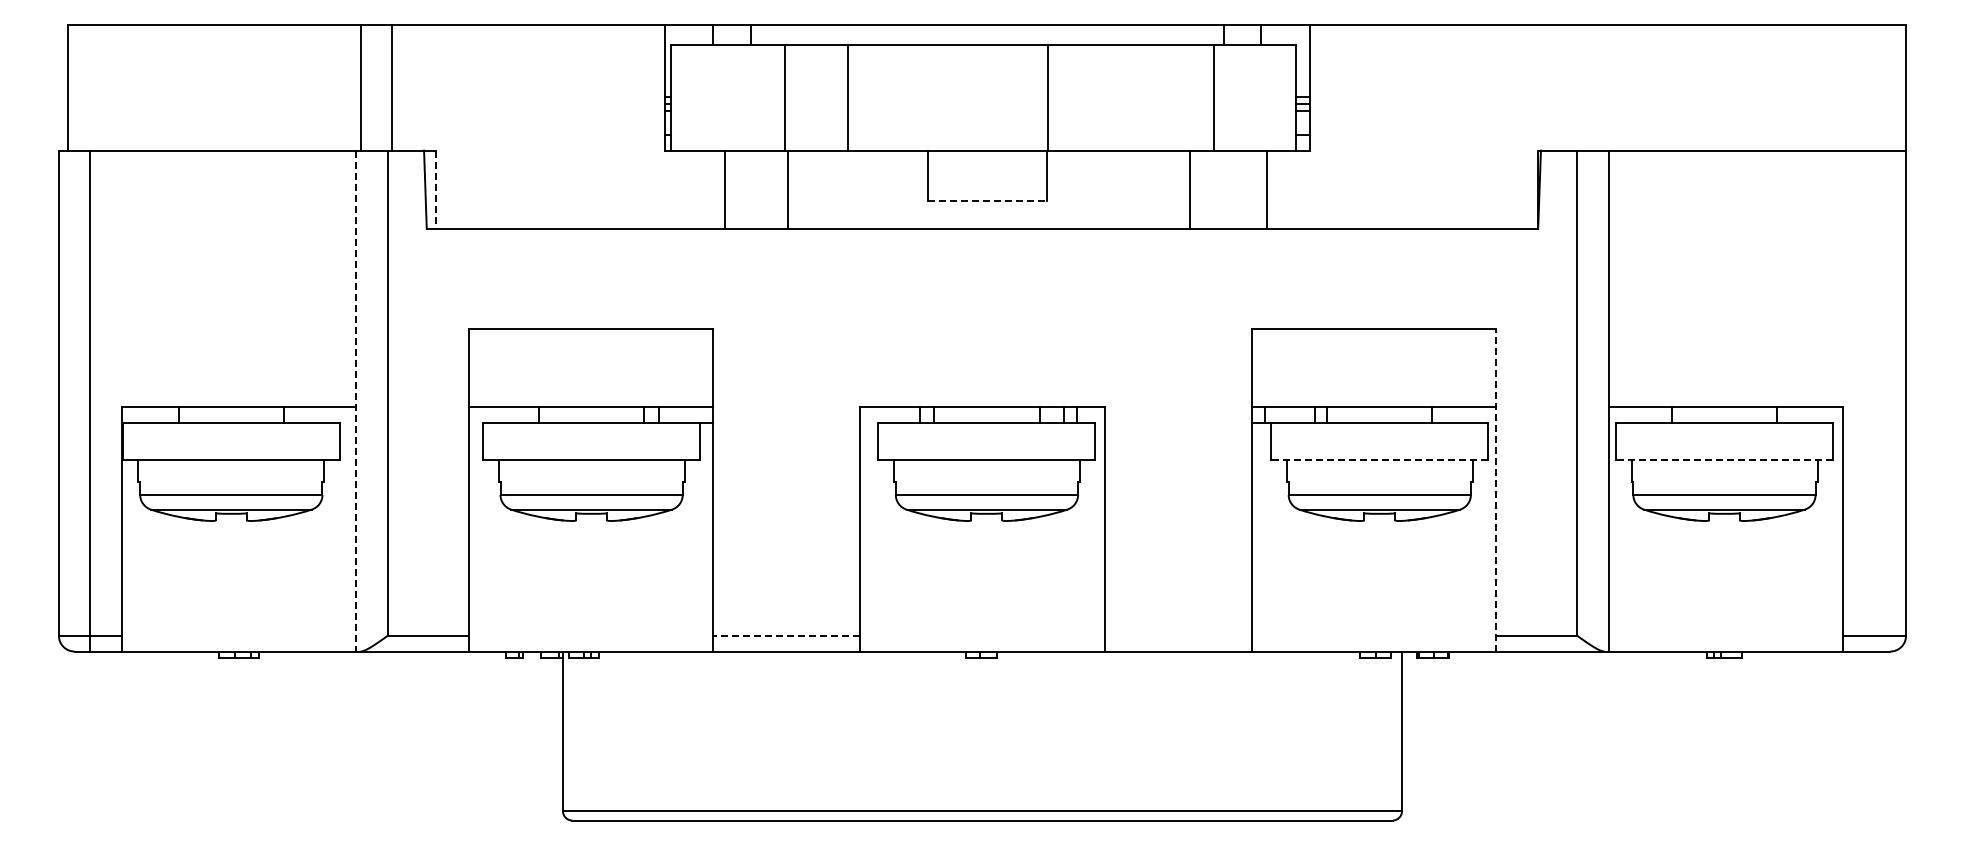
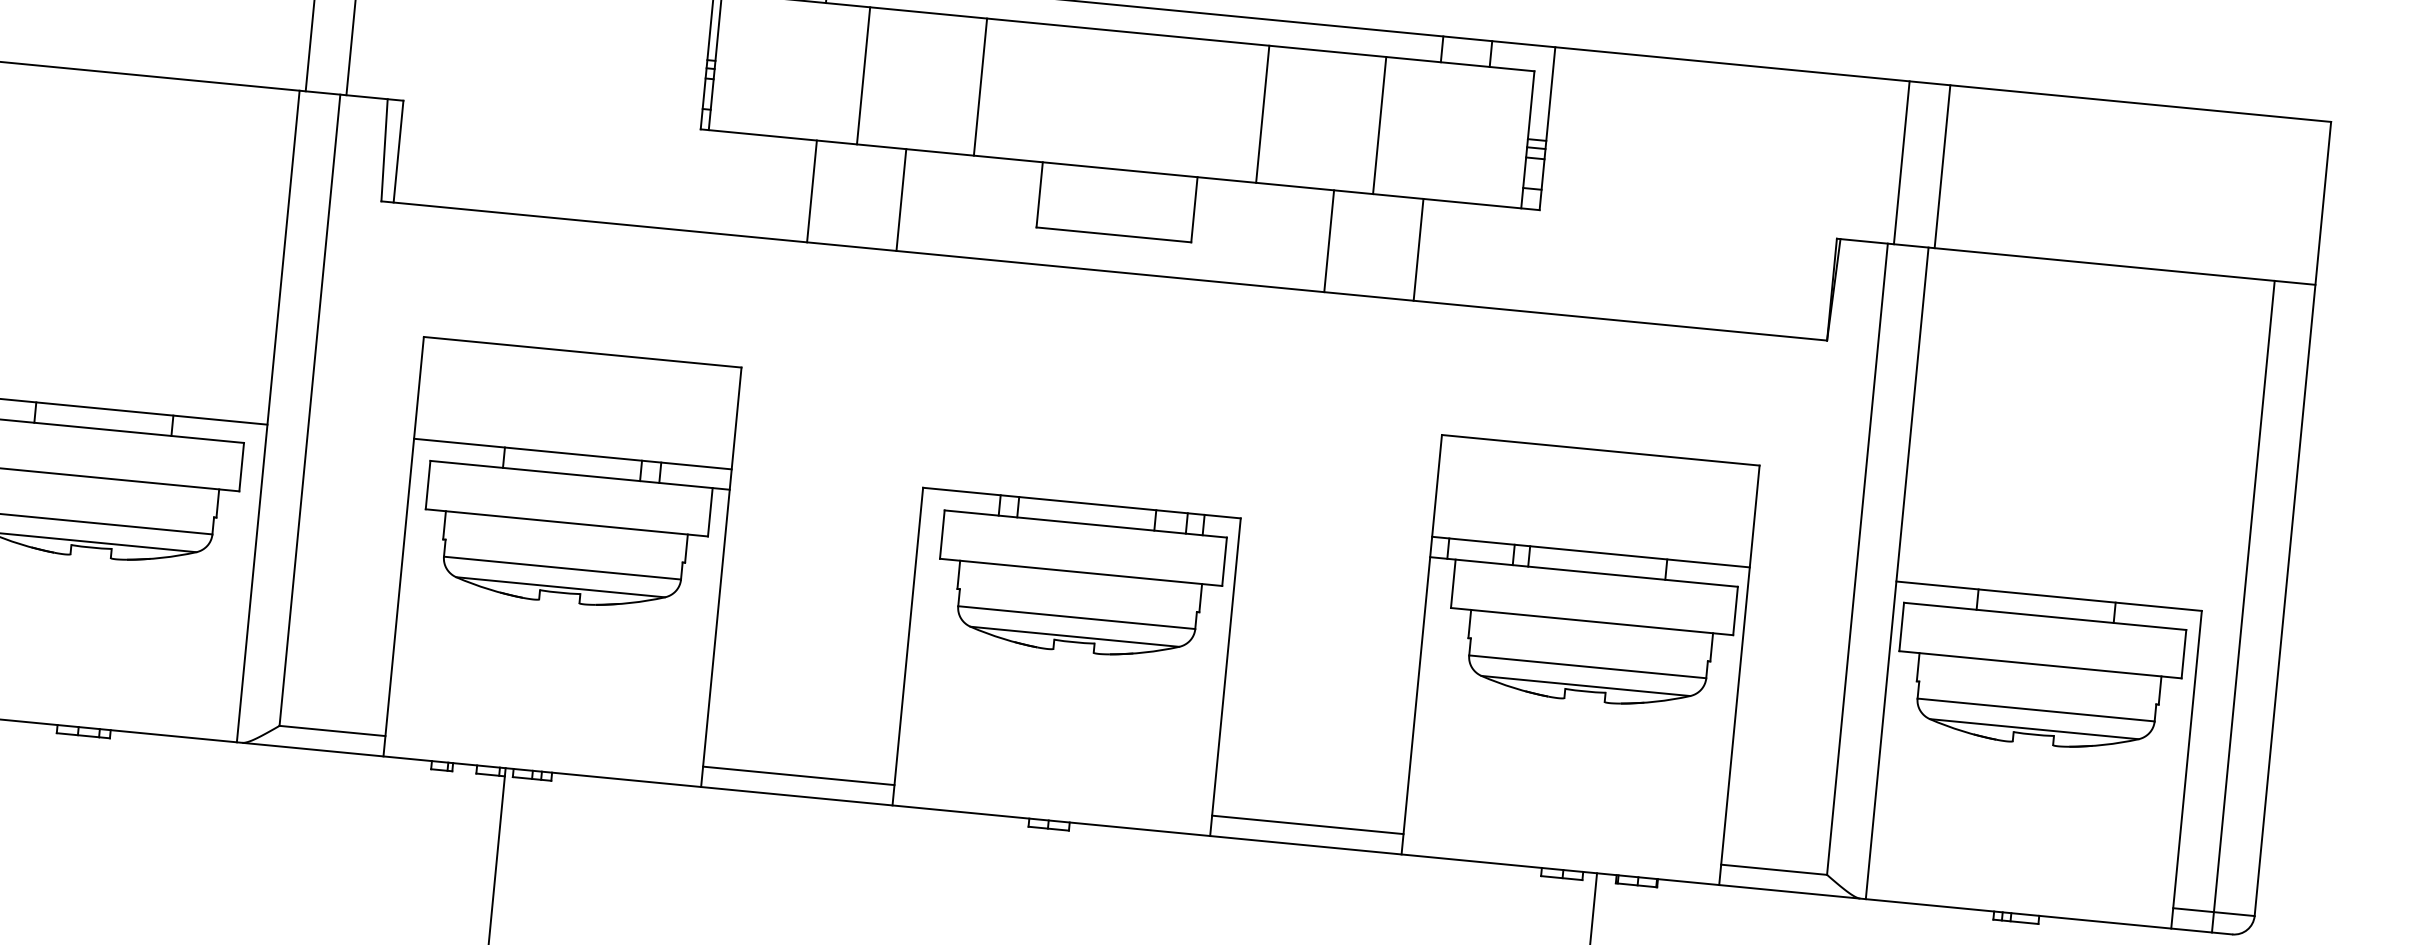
line: (1582, 87) -> (1902, 162), added
line: (1613, 87) -> (1942, 166), added
line: (847, 97) -> (980, 86), moved
line: (1047, 97) -> (1262, 113), moved
line: (1213, 97) -> (1379, 124), moved
line: (725, 189) -> (812, 191), moved
line: (787, 189) -> (901, 199), moved
line: (1189, 189) -> (1329, 240), moved
line: (1267, 189) -> (1418, 249), moved
line: (436, 190) -> (398, 152), dashed -> solid
line: (987, 200) -> (1114, 234), dashed -> solid
line: (1874, 400) -> (2243, 605), added
line: (356, 401) -> (268, 417), dashed -> solid
line: (1379, 460) -> (1591, 621), dashed -> solid
line: (1724, 460) -> (2040, 665), dashed -> solid
line: (1495, 489) -> (1738, 674), dashed -> solid
line: (786, 635) -> (798, 775), dashed -> solid
line: (1177, 635) -> (1307, 824), added

